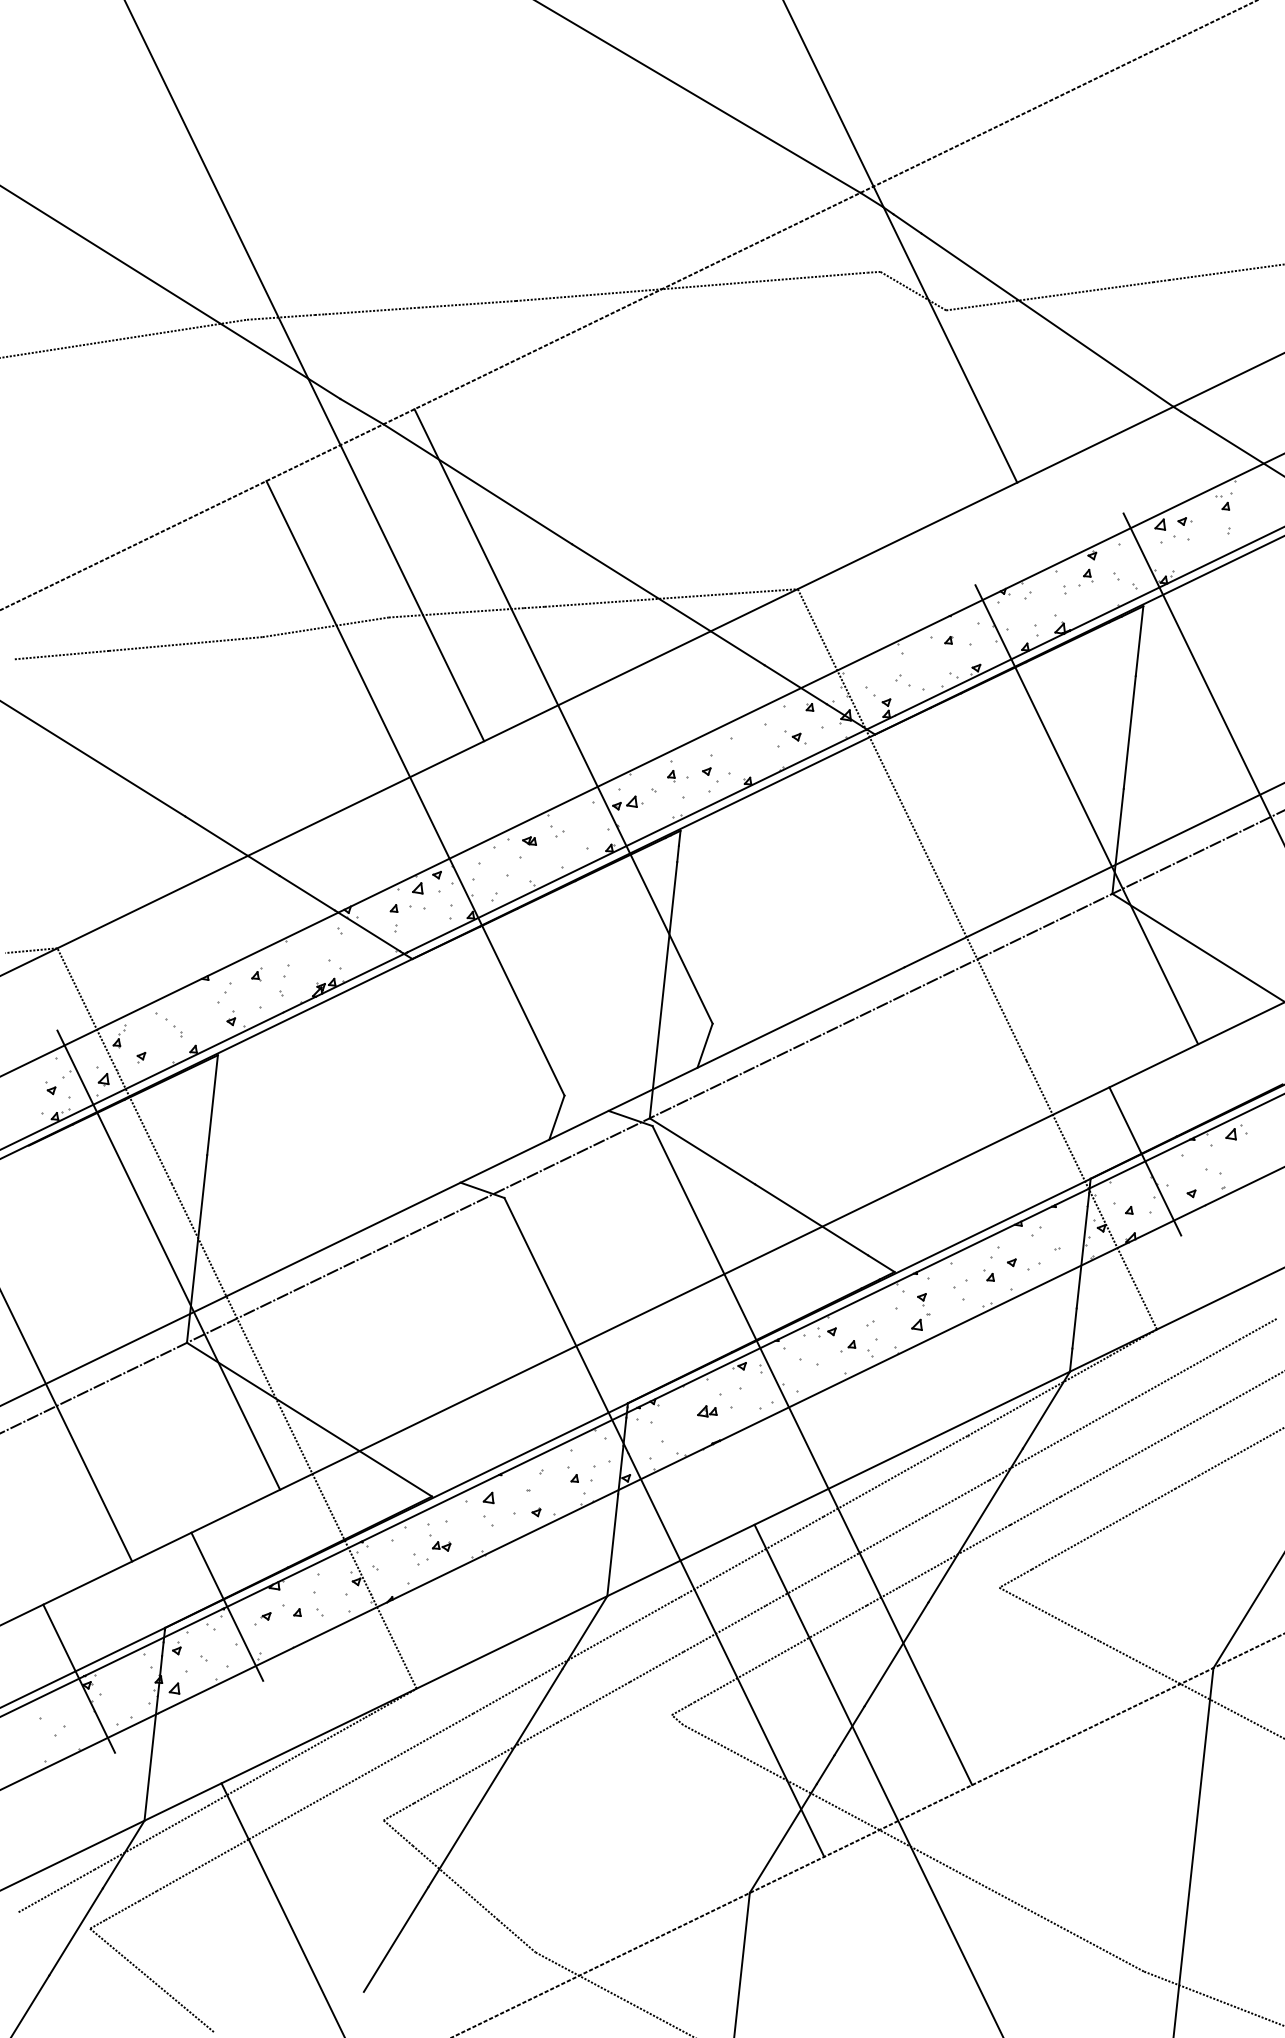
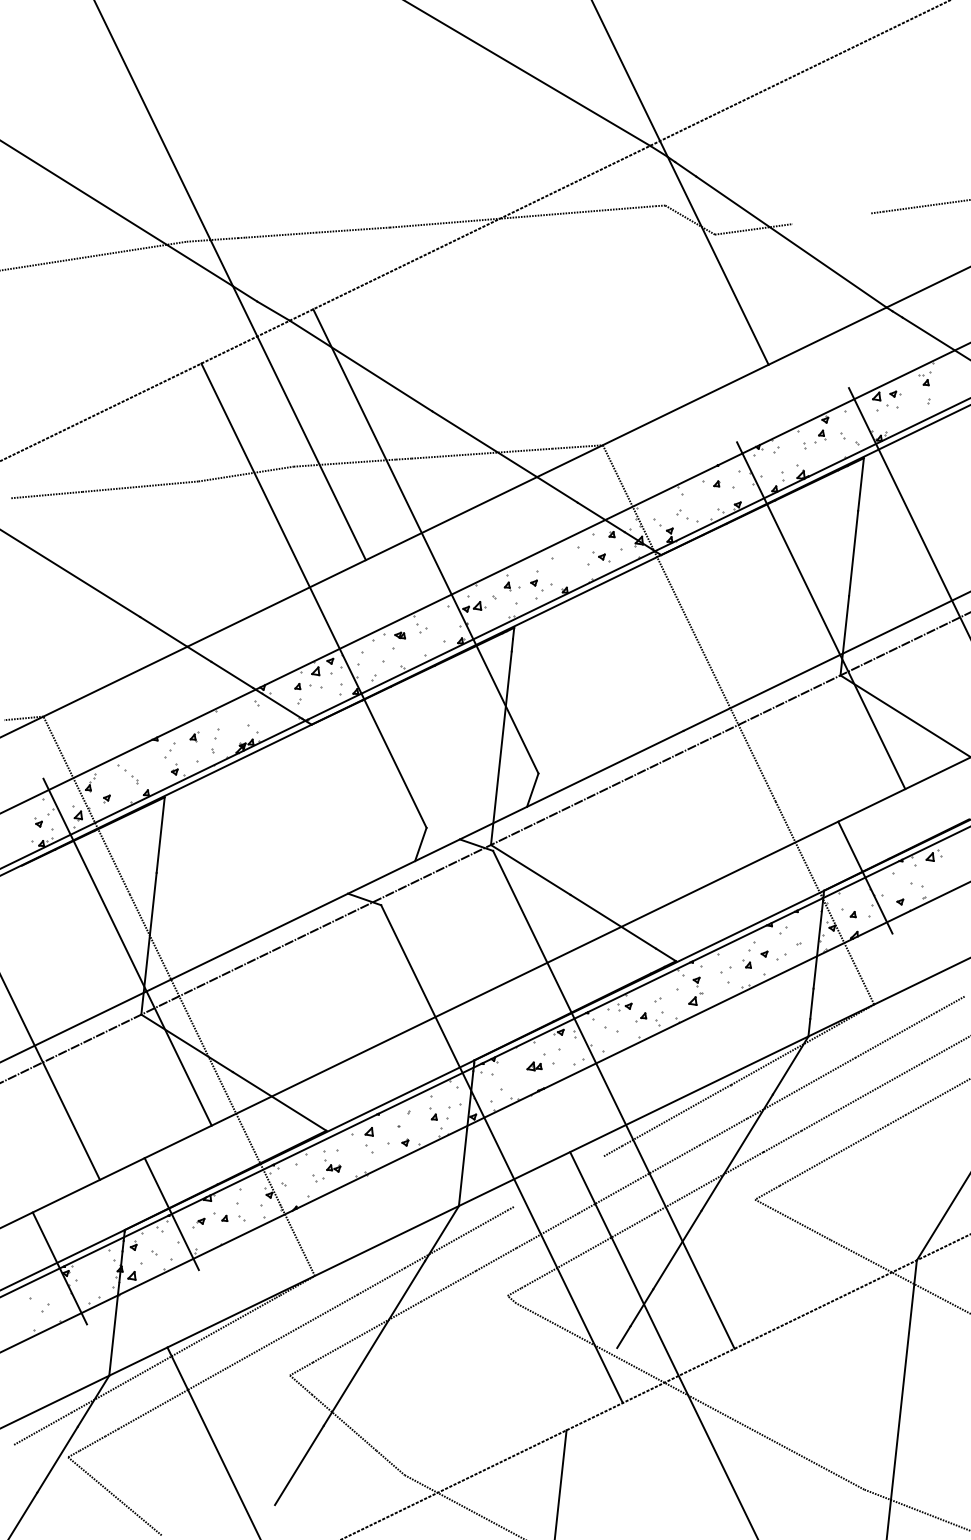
line: (1101, 289) -> (832, 218), removed
line: (739, 1563) -> (558, 1181), removed
line: (782, 1838) -> (591, 1389), removed

